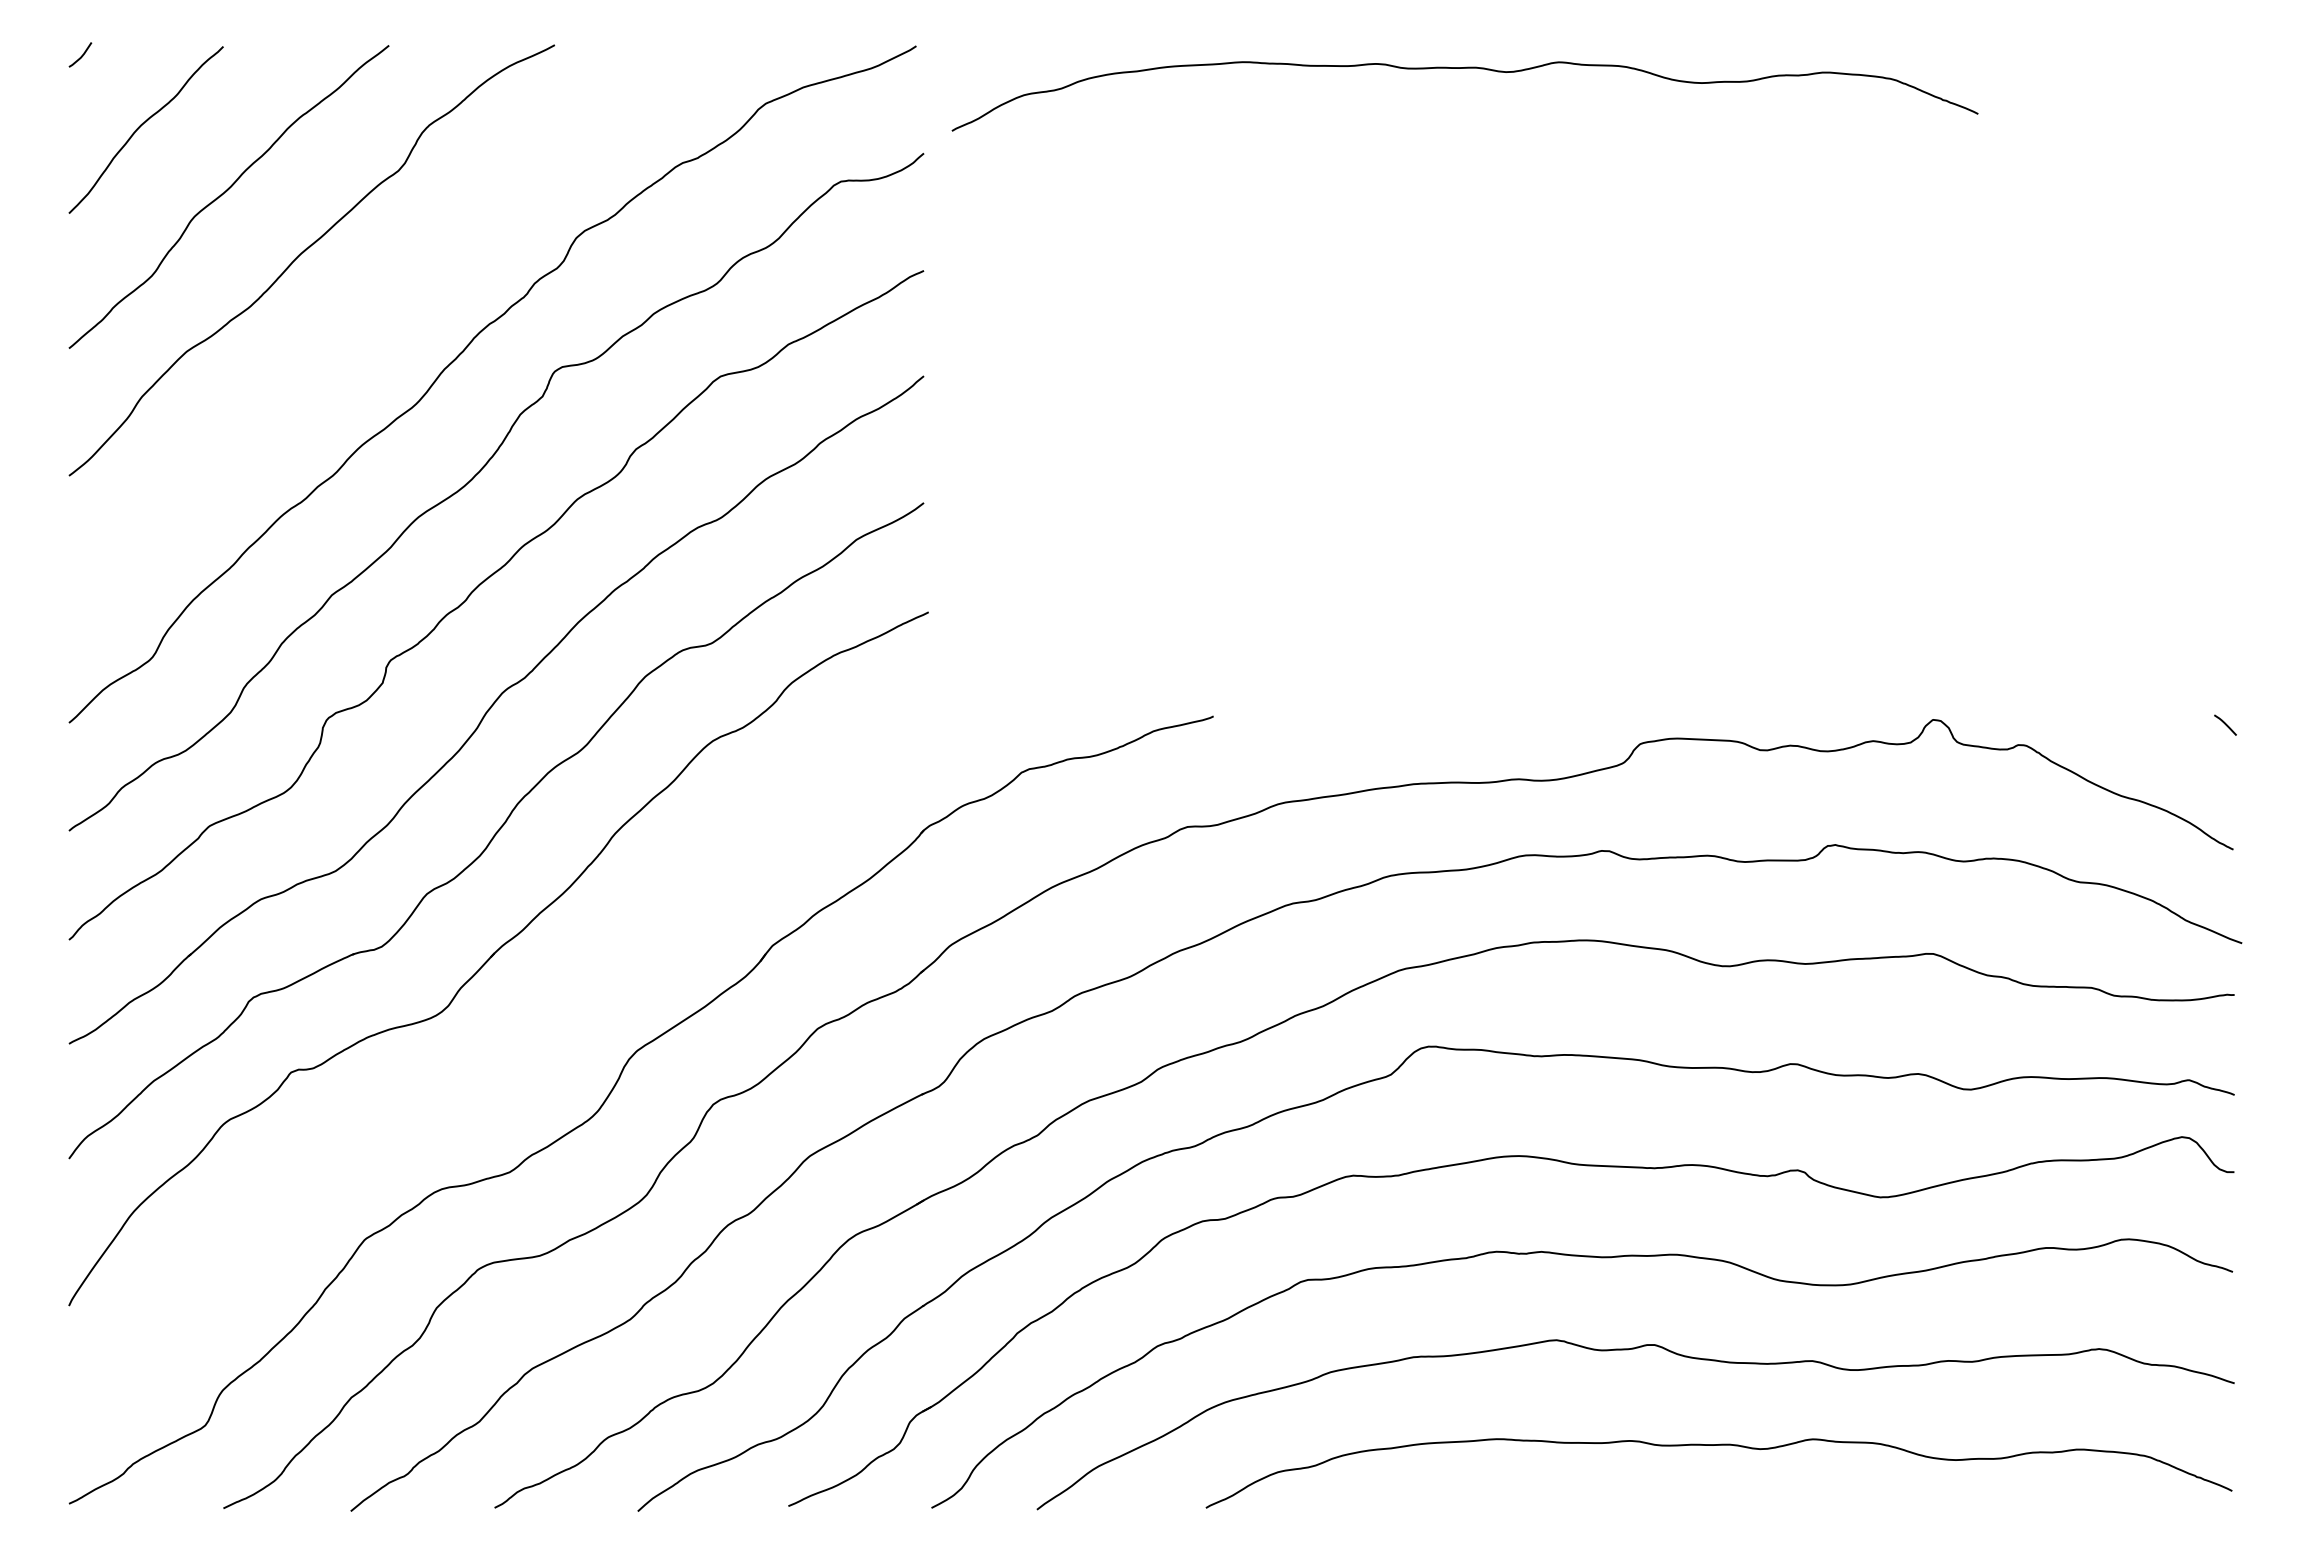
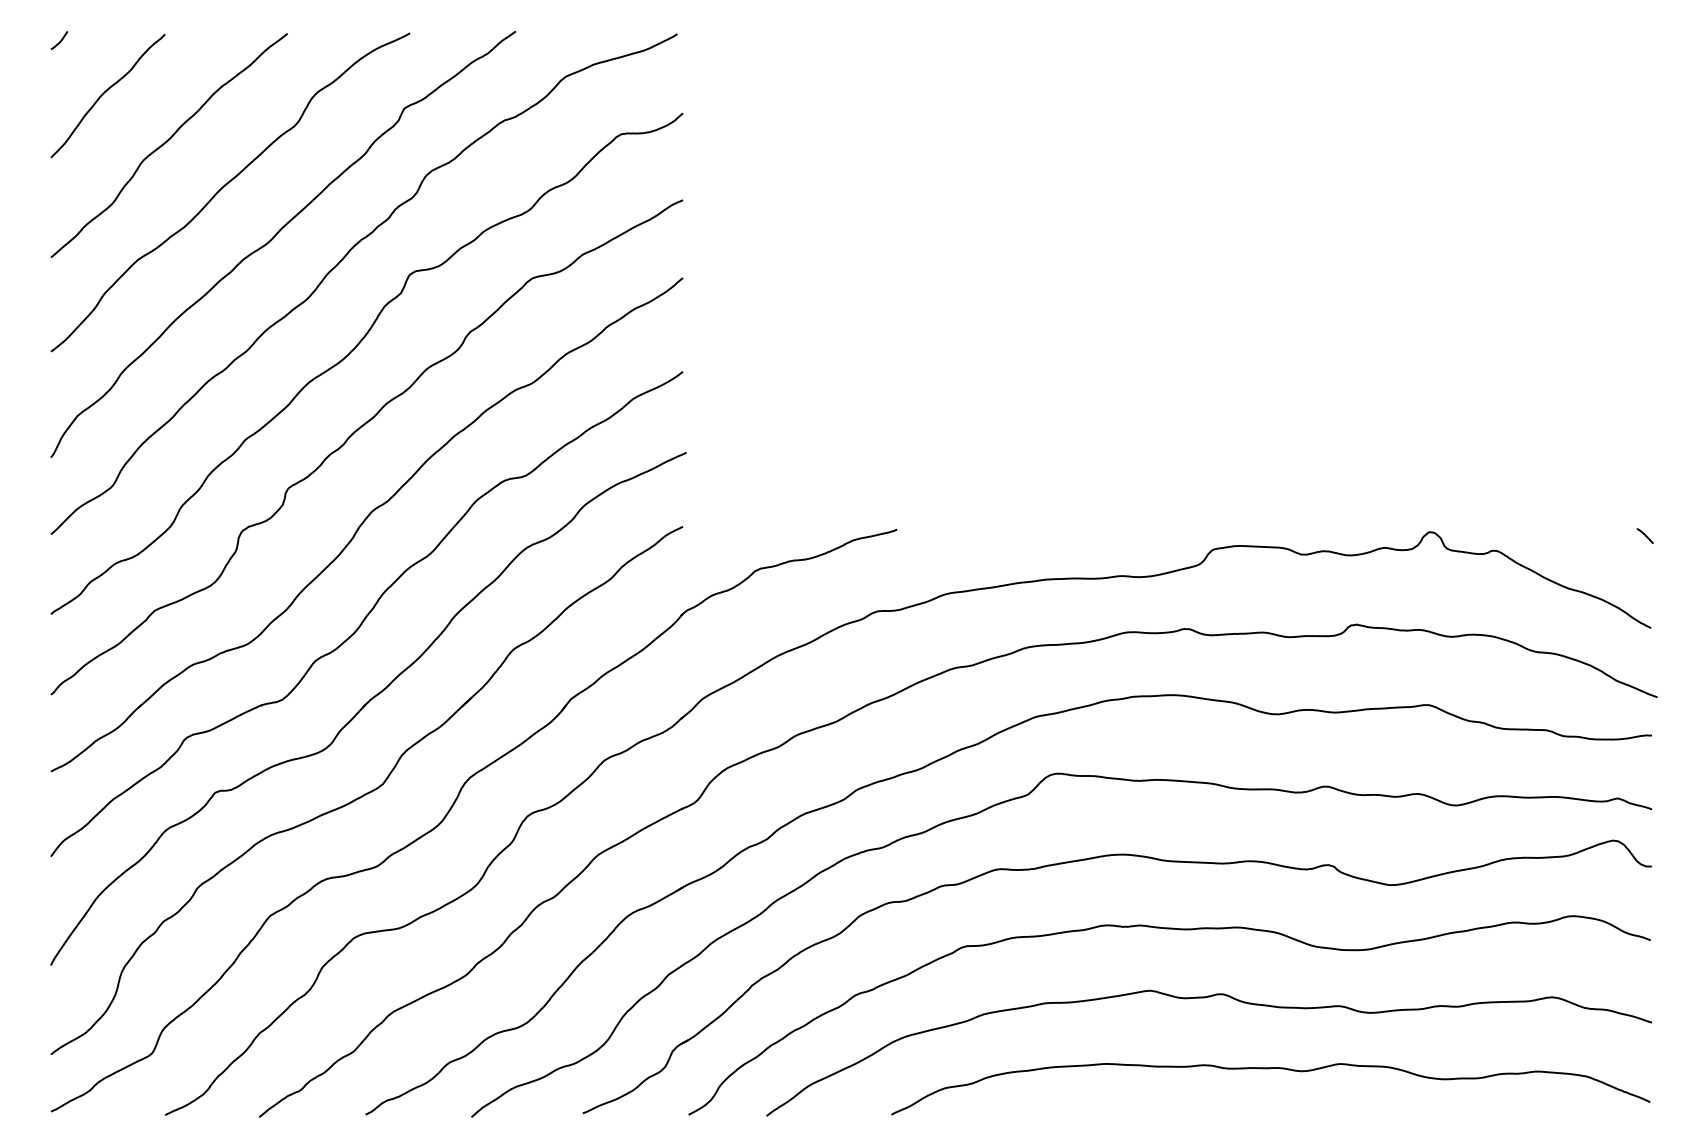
curve: (1464, 68) -> (1082, 50), removed
curve: (373, 319) -> (276, 236), added
part: (496, 1069) -> (366, 790), added

